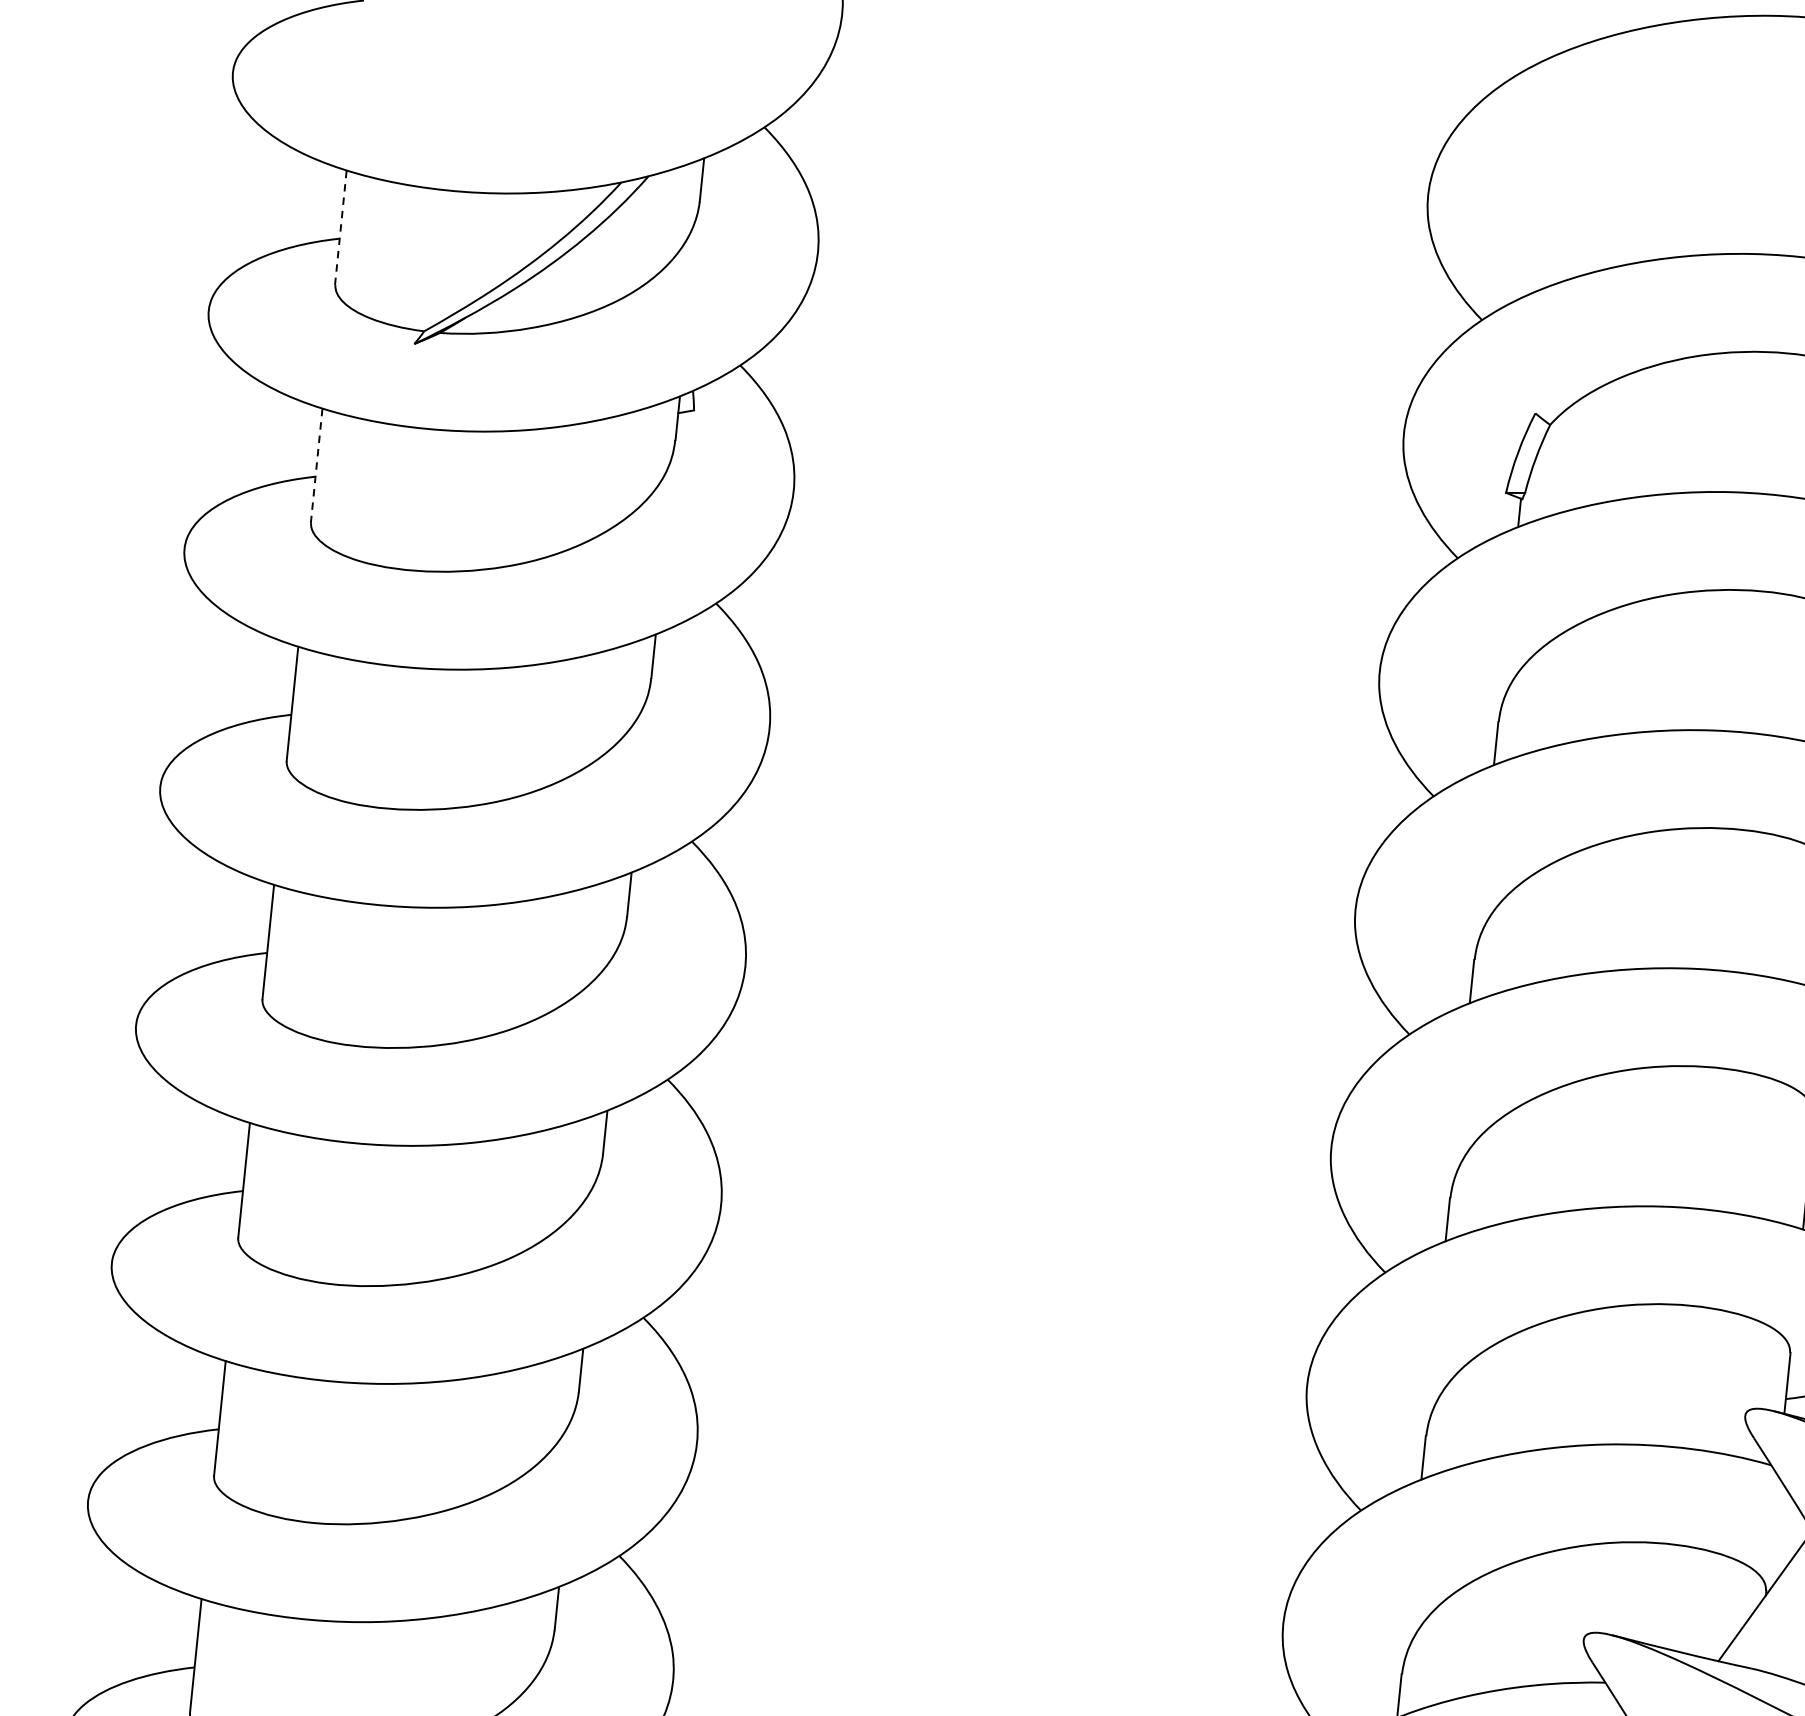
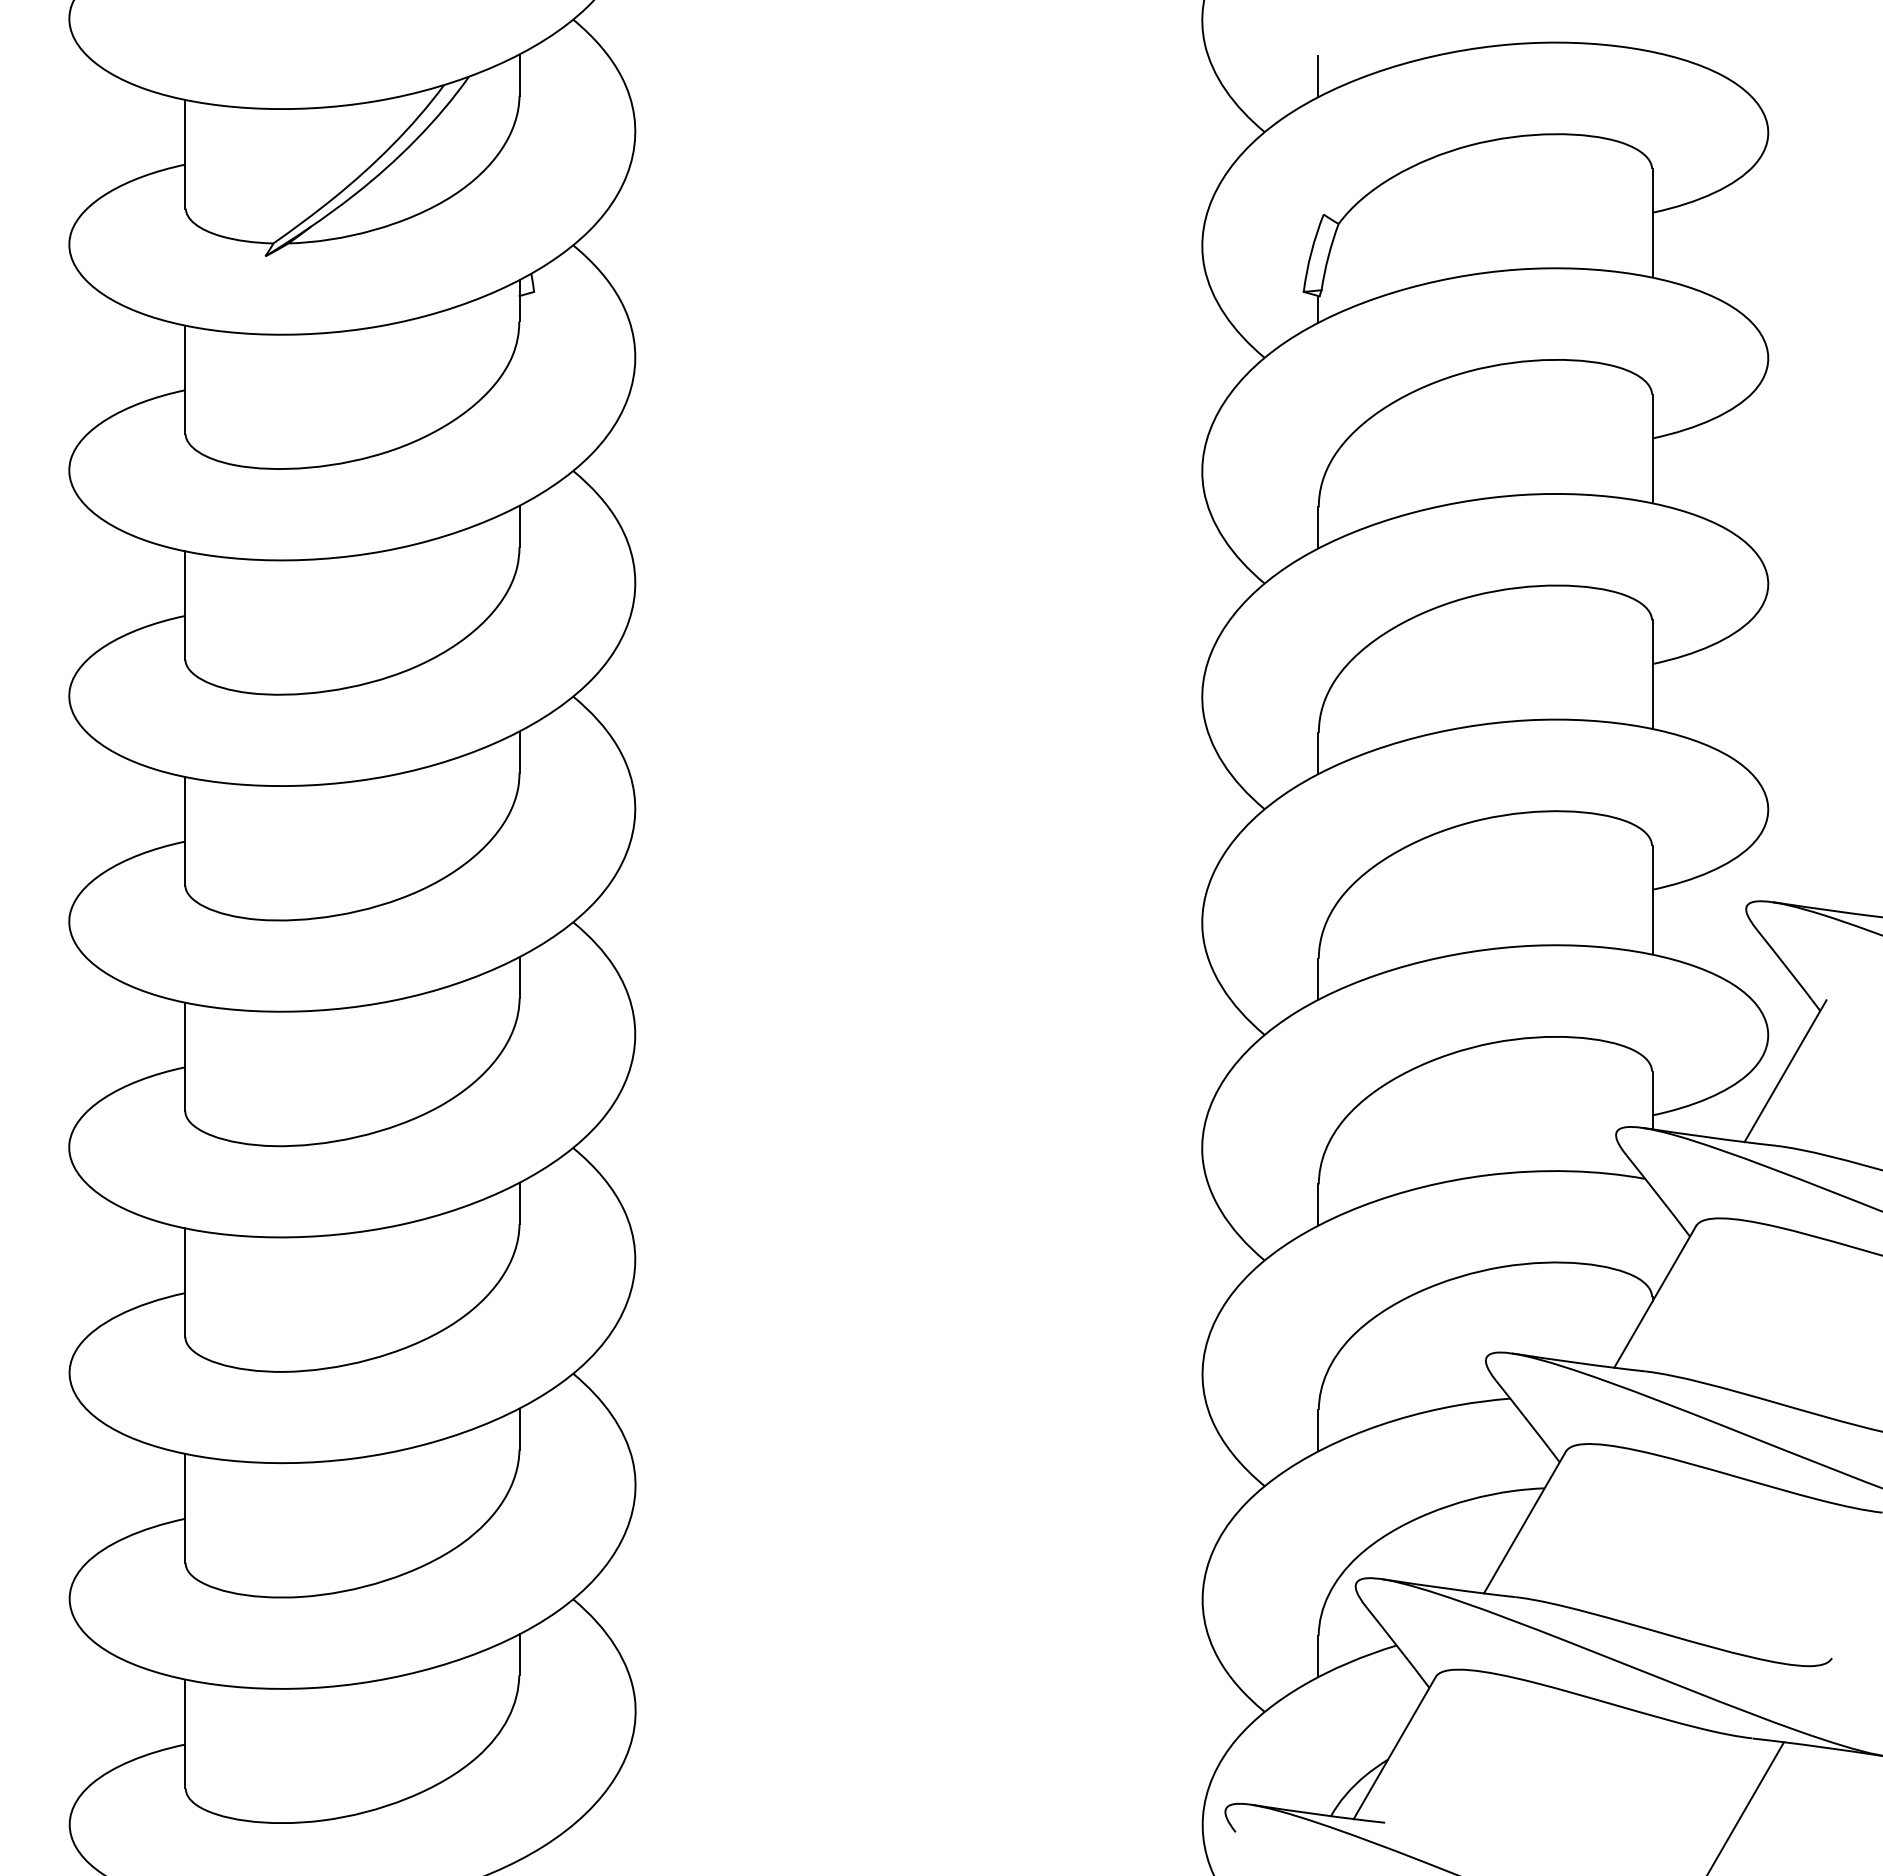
line: (341, 226) -> (185, 153), dashed -> solid
line: (1544, 267) -> (1318, 76), added
line: (316, 465) -> (185, 379), dashed -> solid

